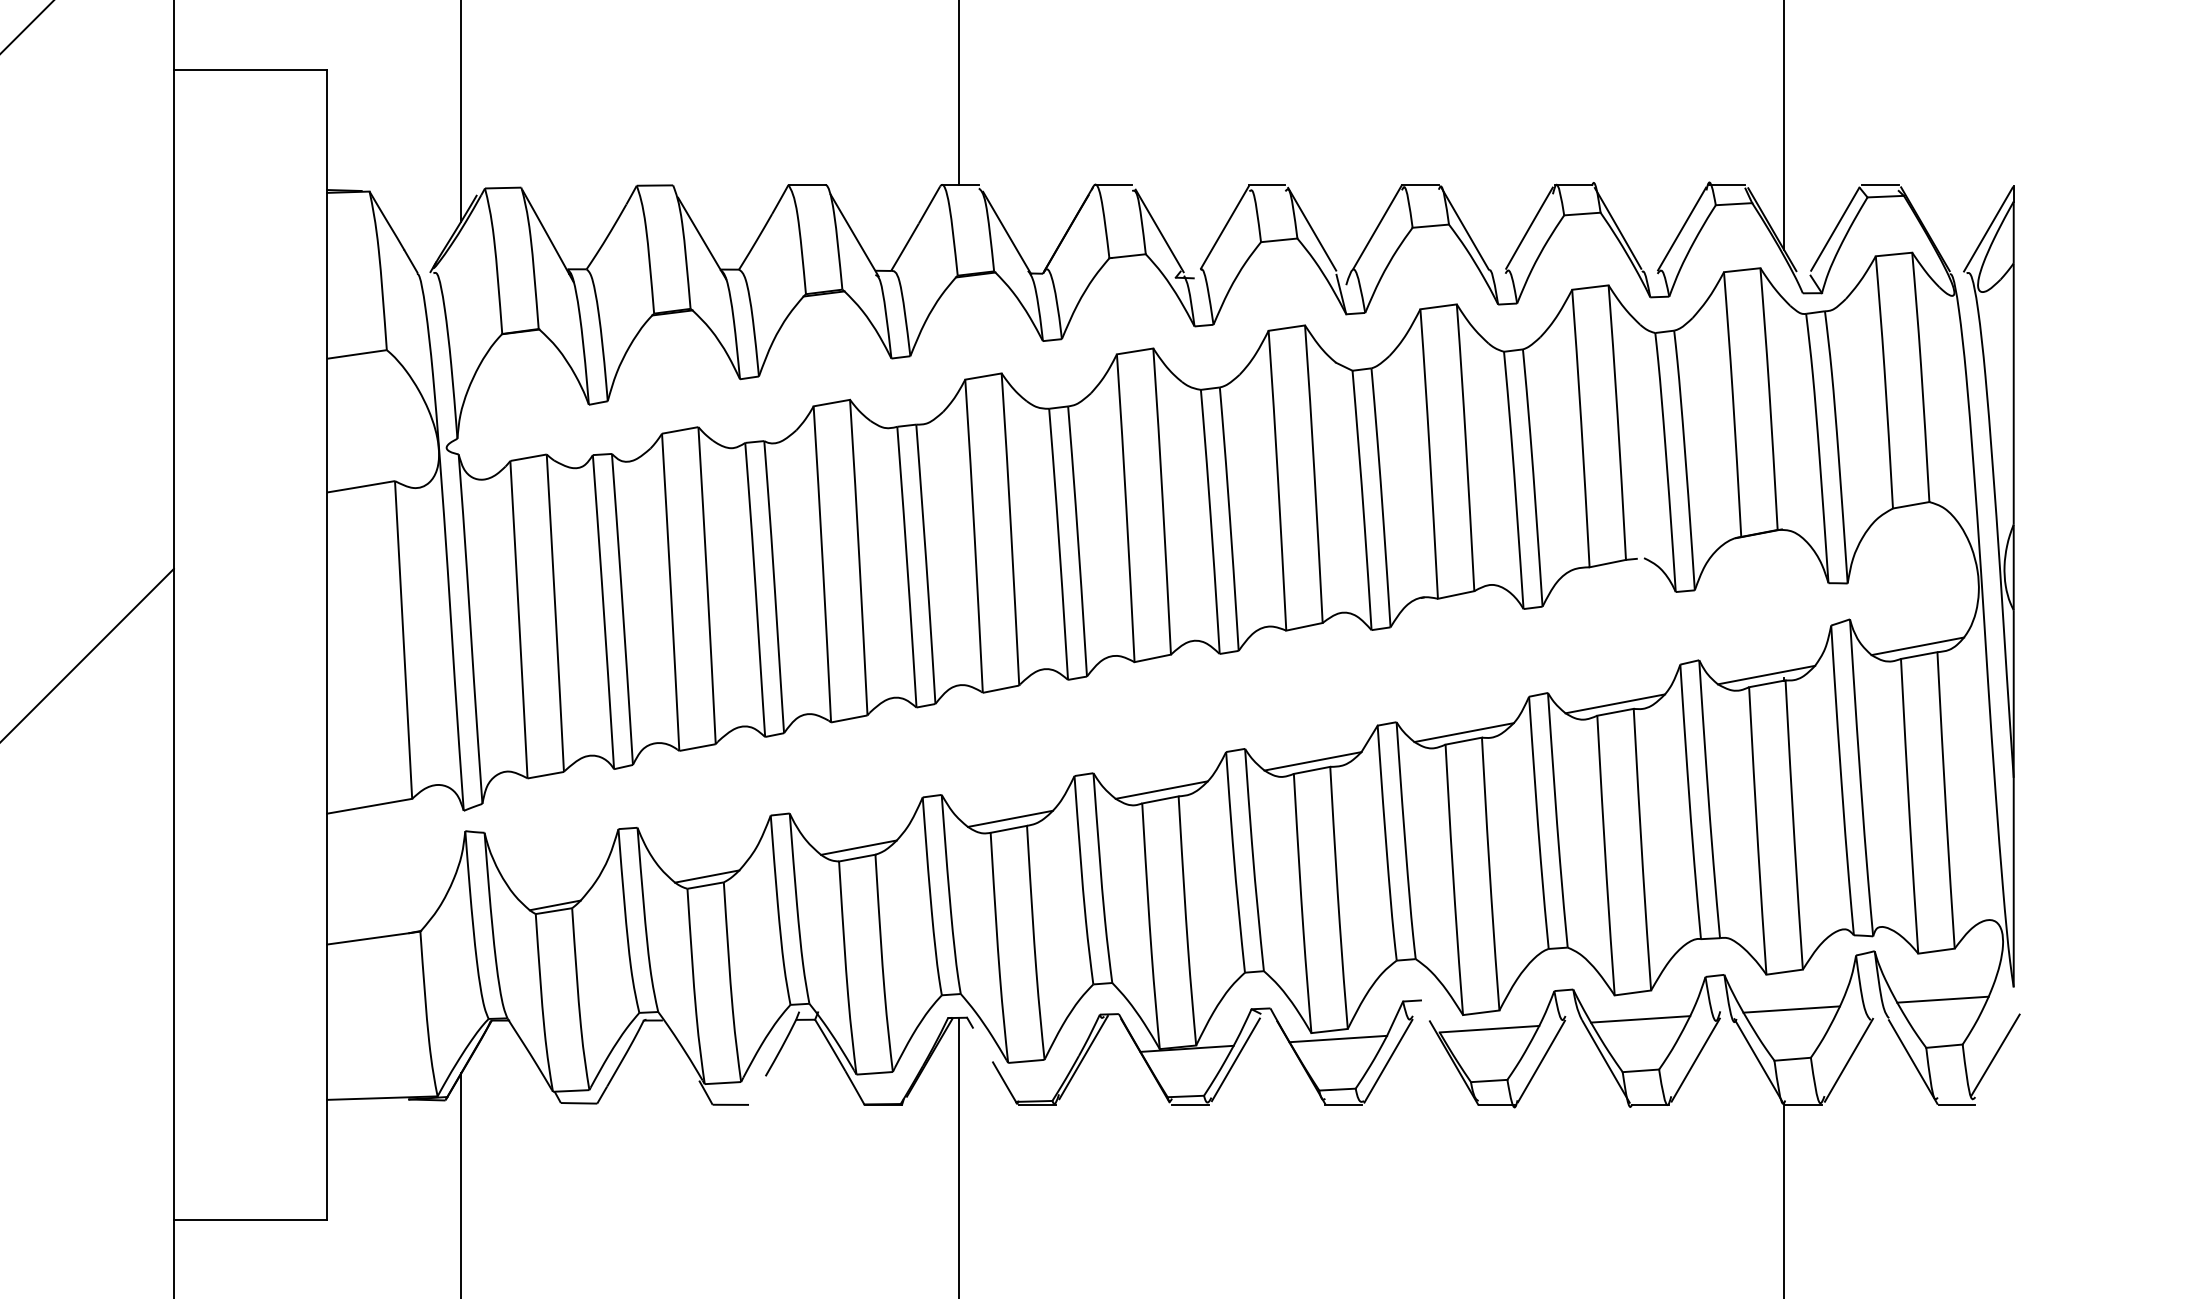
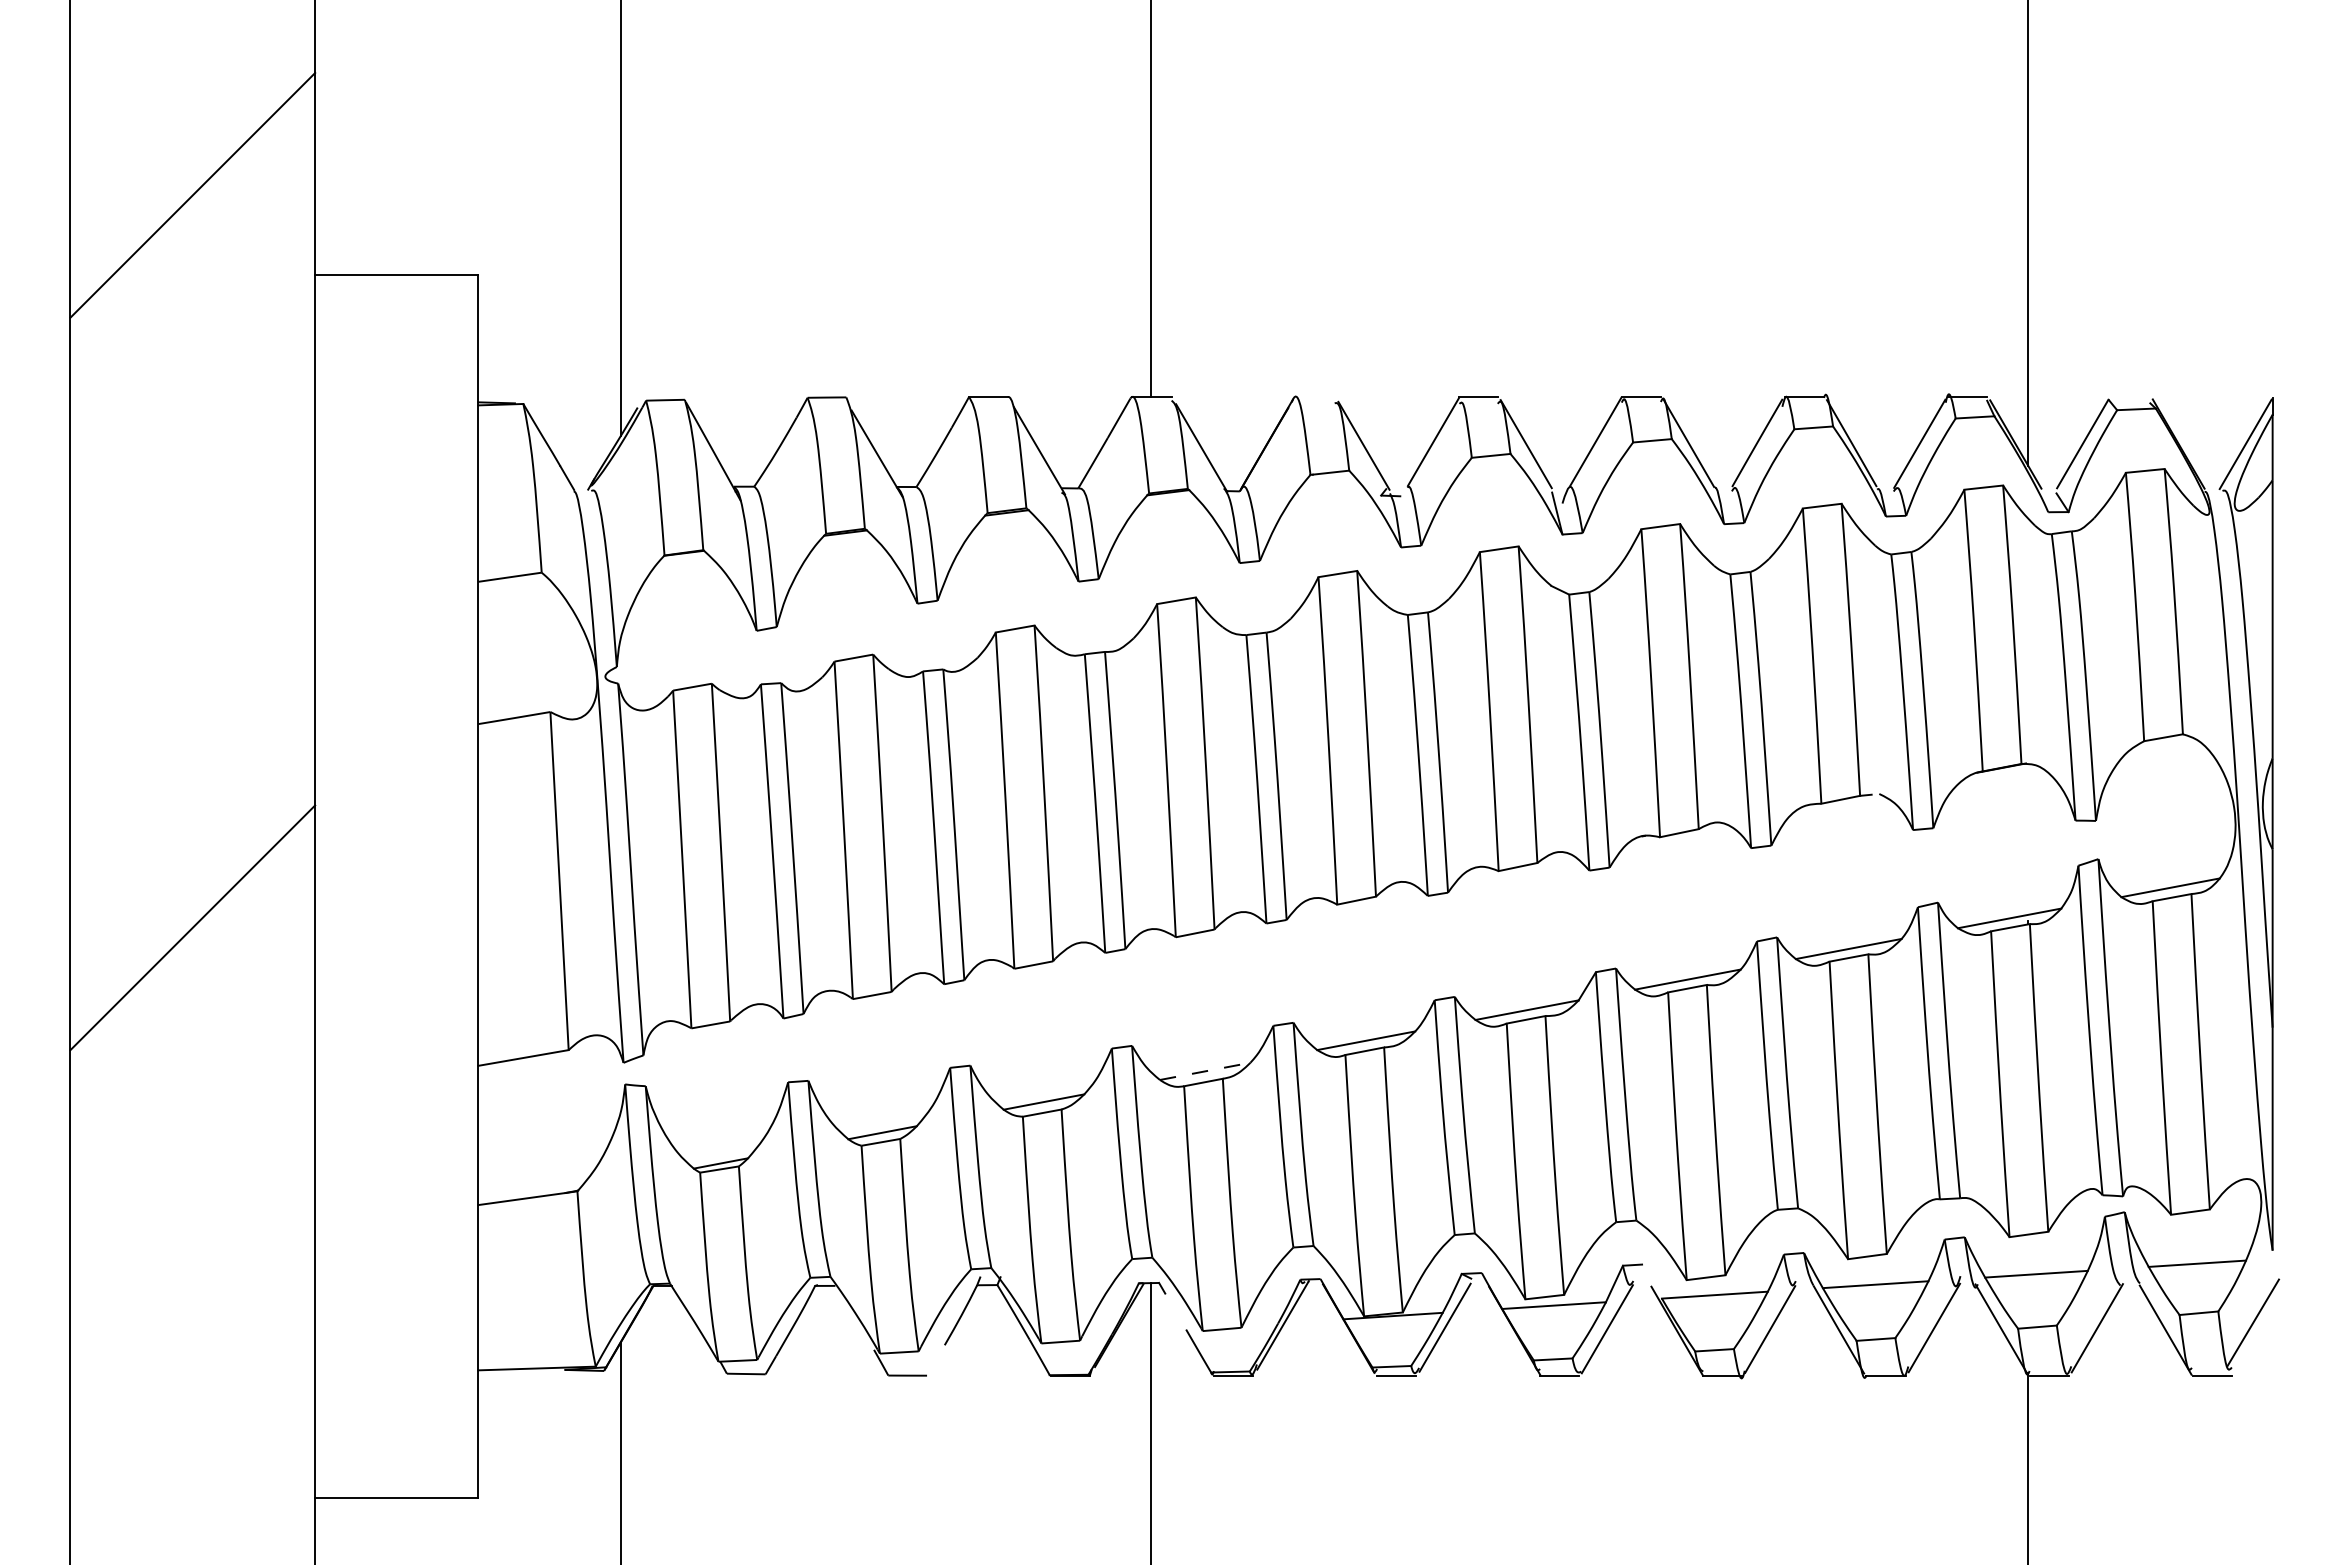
line: (1113, 184) -> (1314, 396), removed
line: (1880, 184) -> (2130, 396), removed
line: (1010, 818) -> (1205, 1071), solid -> dashed

